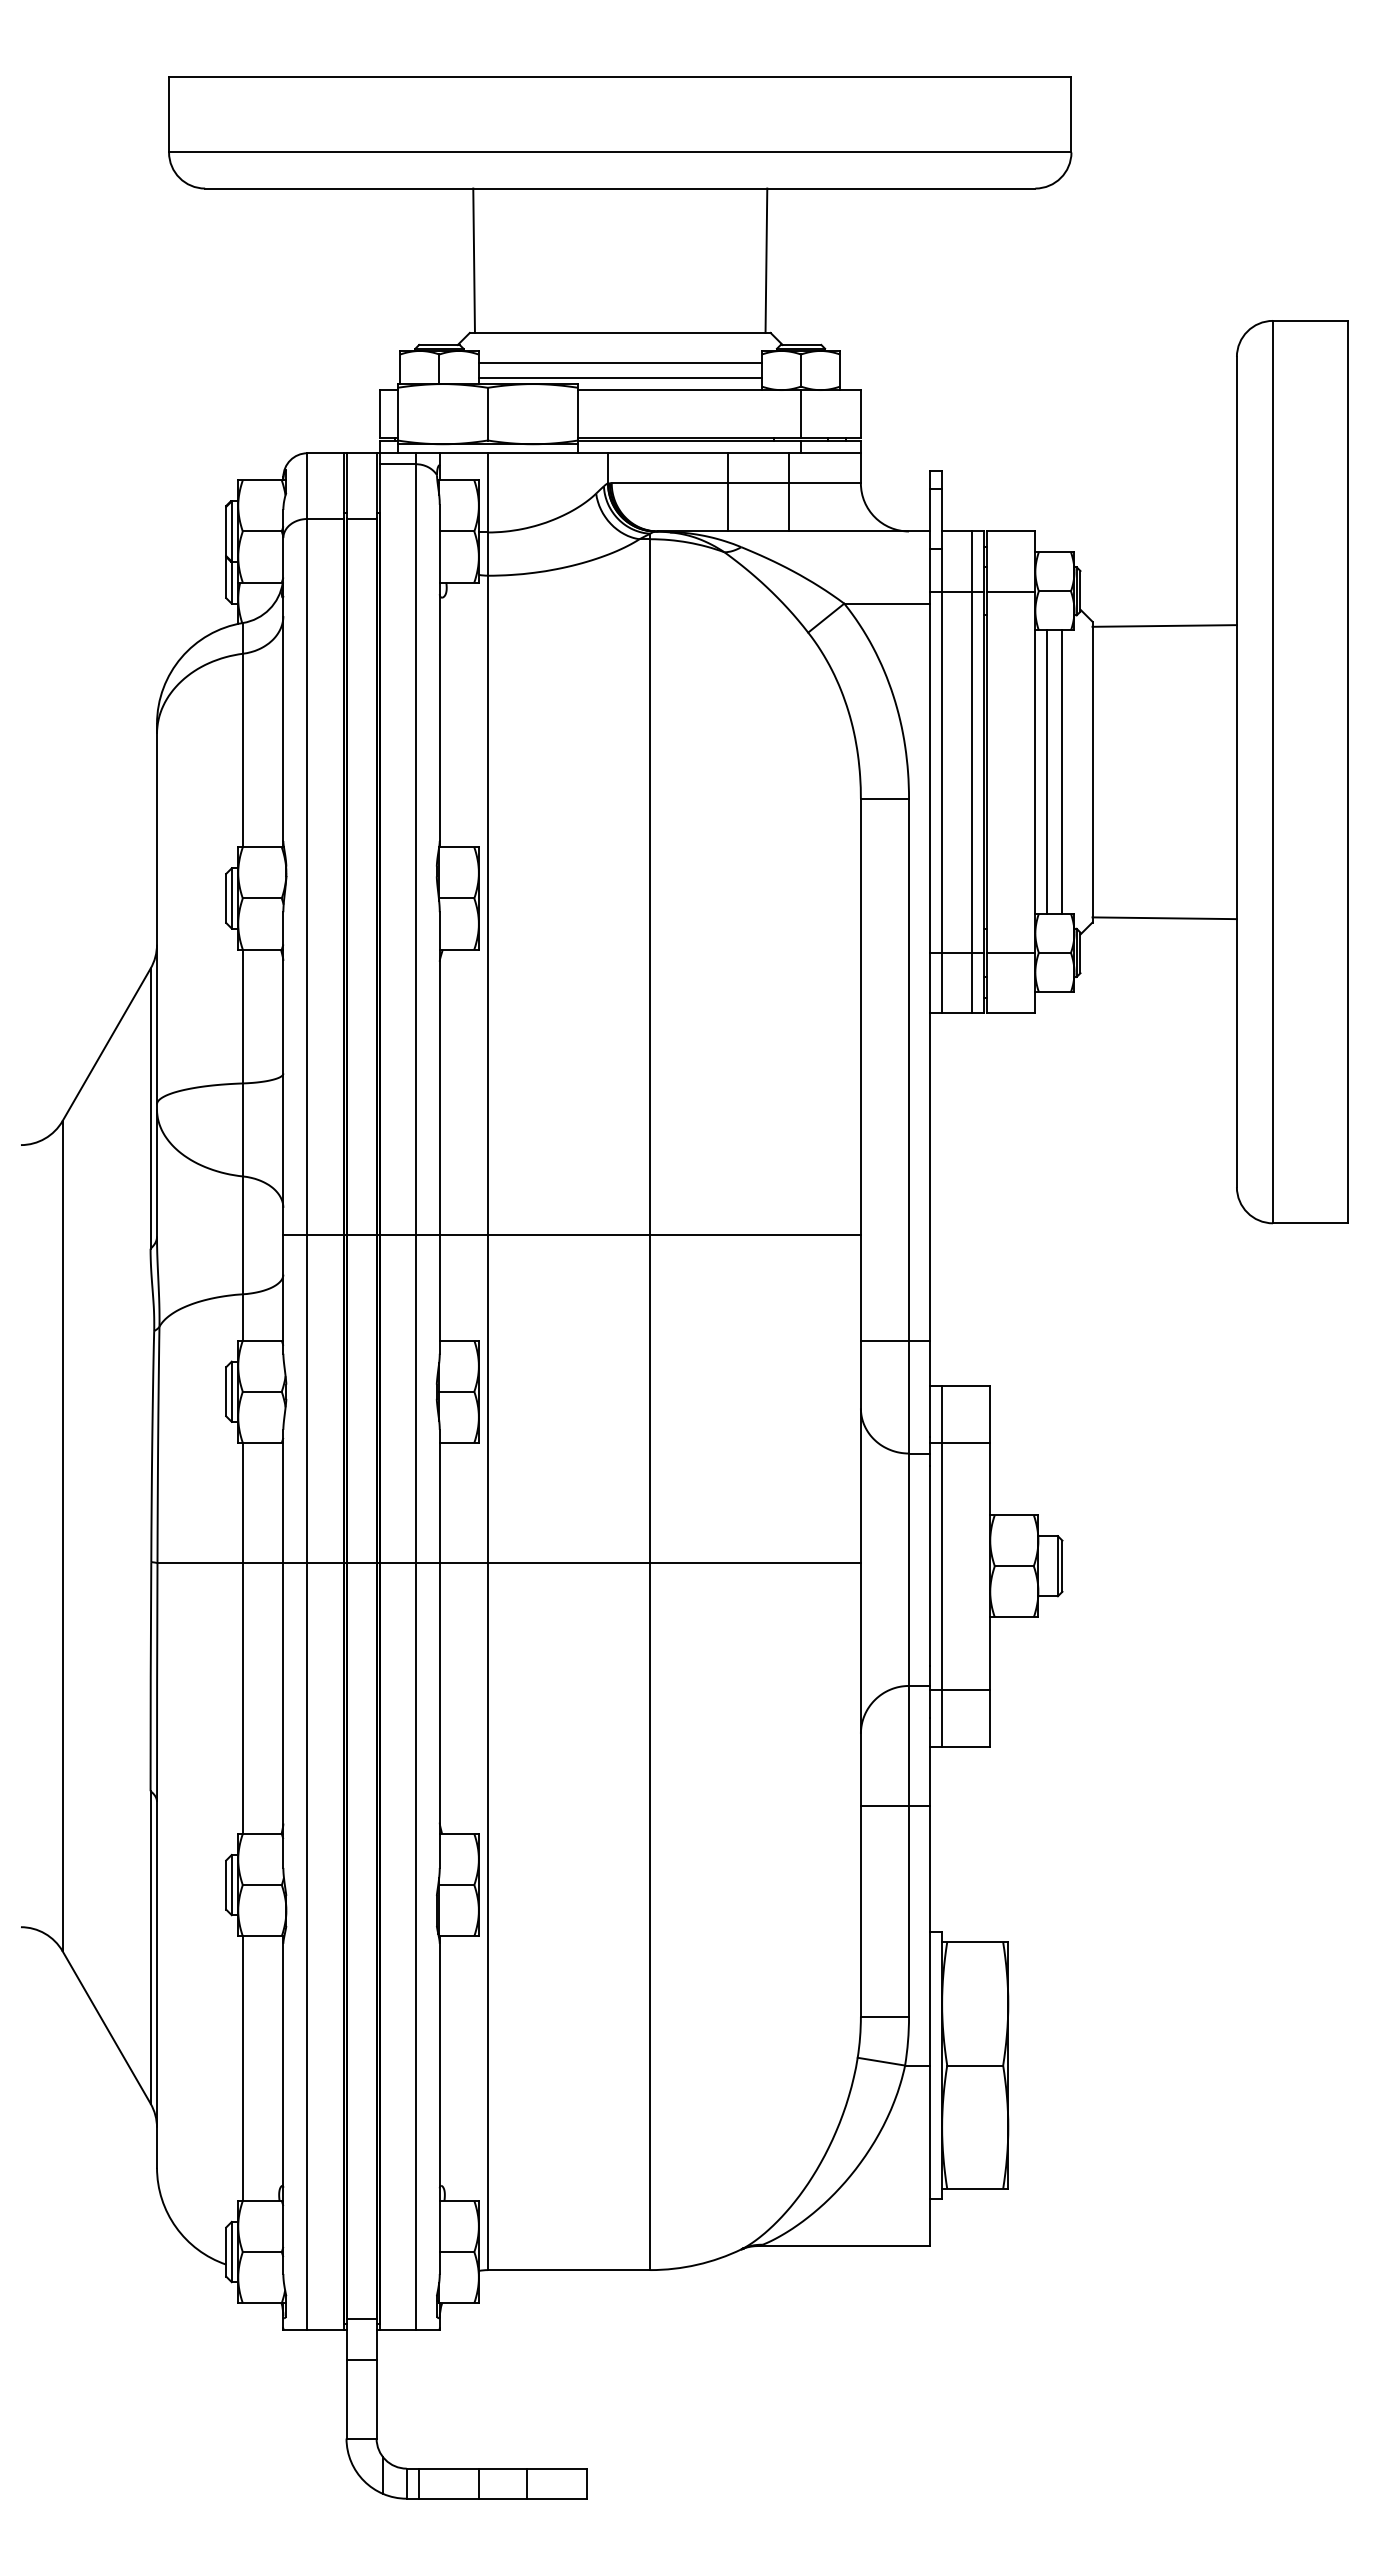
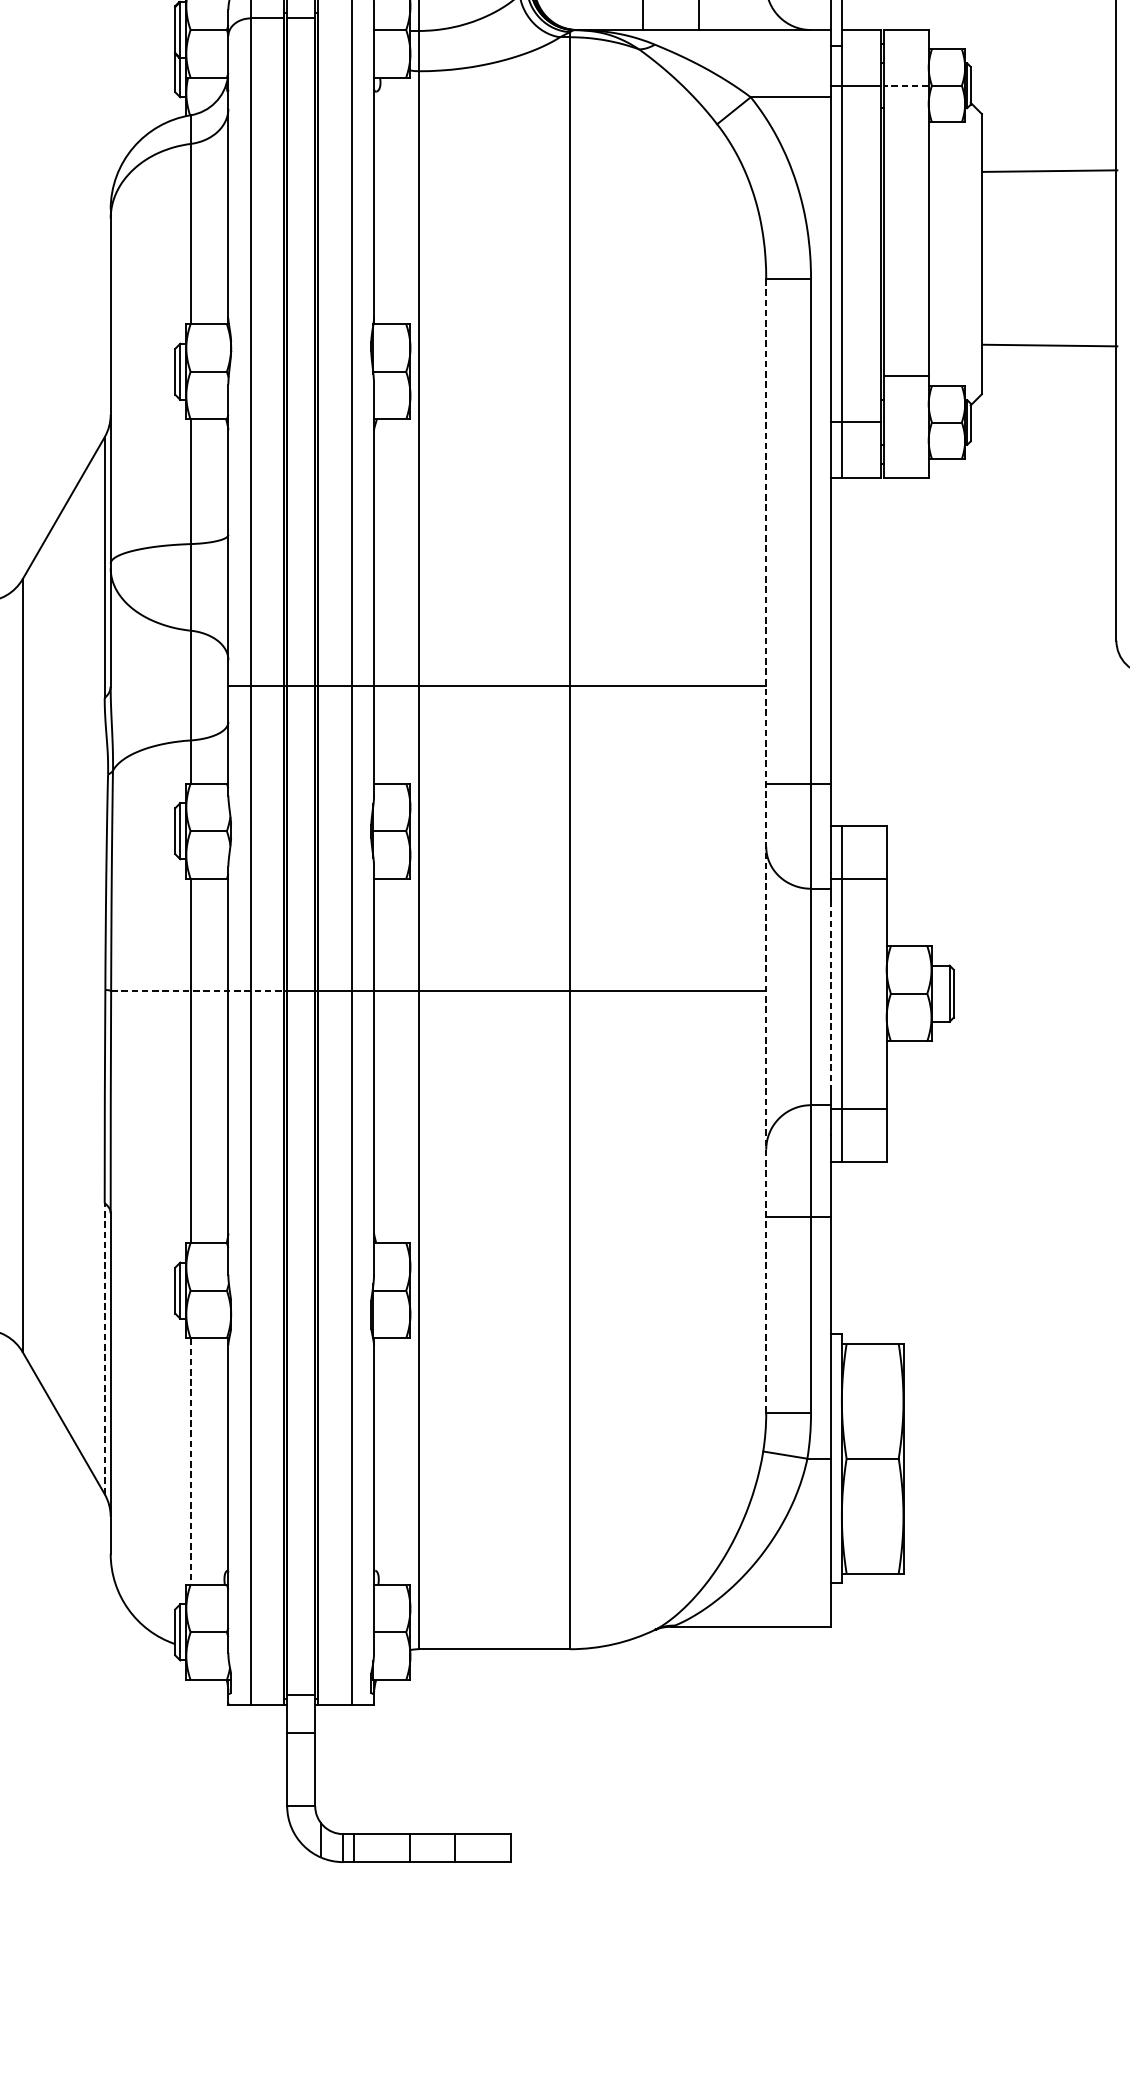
line: (1010, 591) -> (905, 85), solid -> dashed
line: (1164, 625) -> (1049, 170), moved
line: (972, 771) -> (870, 253), removed
line: (1047, 771) -> (940, 253), removed
line: (1062, 771) -> (953, 253), removed
line: (1164, 918) -> (1049, 345), moved
line: (1011, 952) -> (906, 375), moved
line: (860, 1408) -> (765, 846), solid -> dashed
line: (251, 1563) -> (198, 991), solid -> dashed
line: (930, 1566) -> (831, 993), solid -> dashed
line: (150, 1946) -> (104, 1347), solid -> dashed
line: (242, 2069) -> (190, 1462), solid -> dashed

